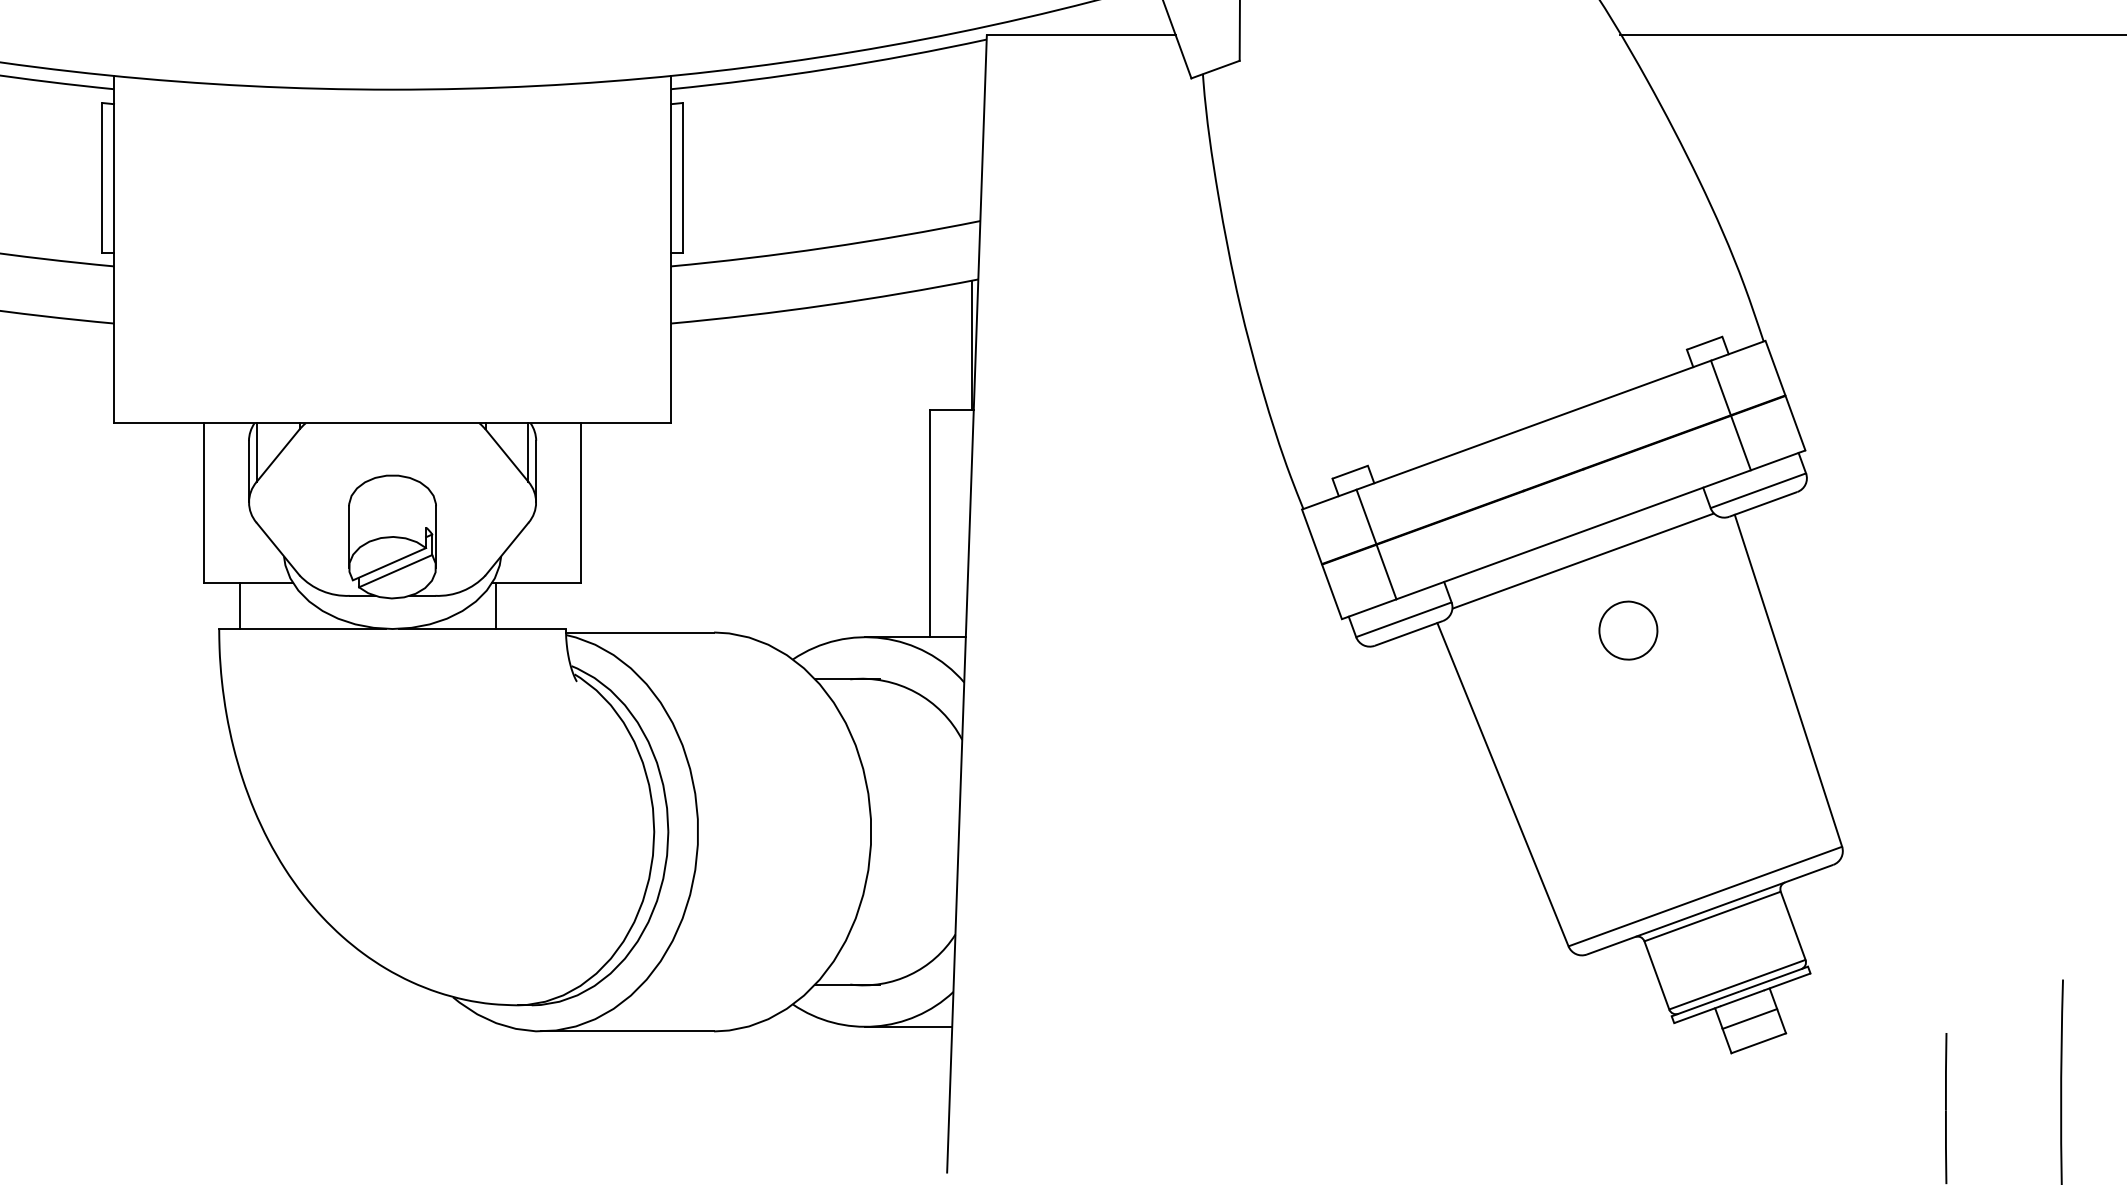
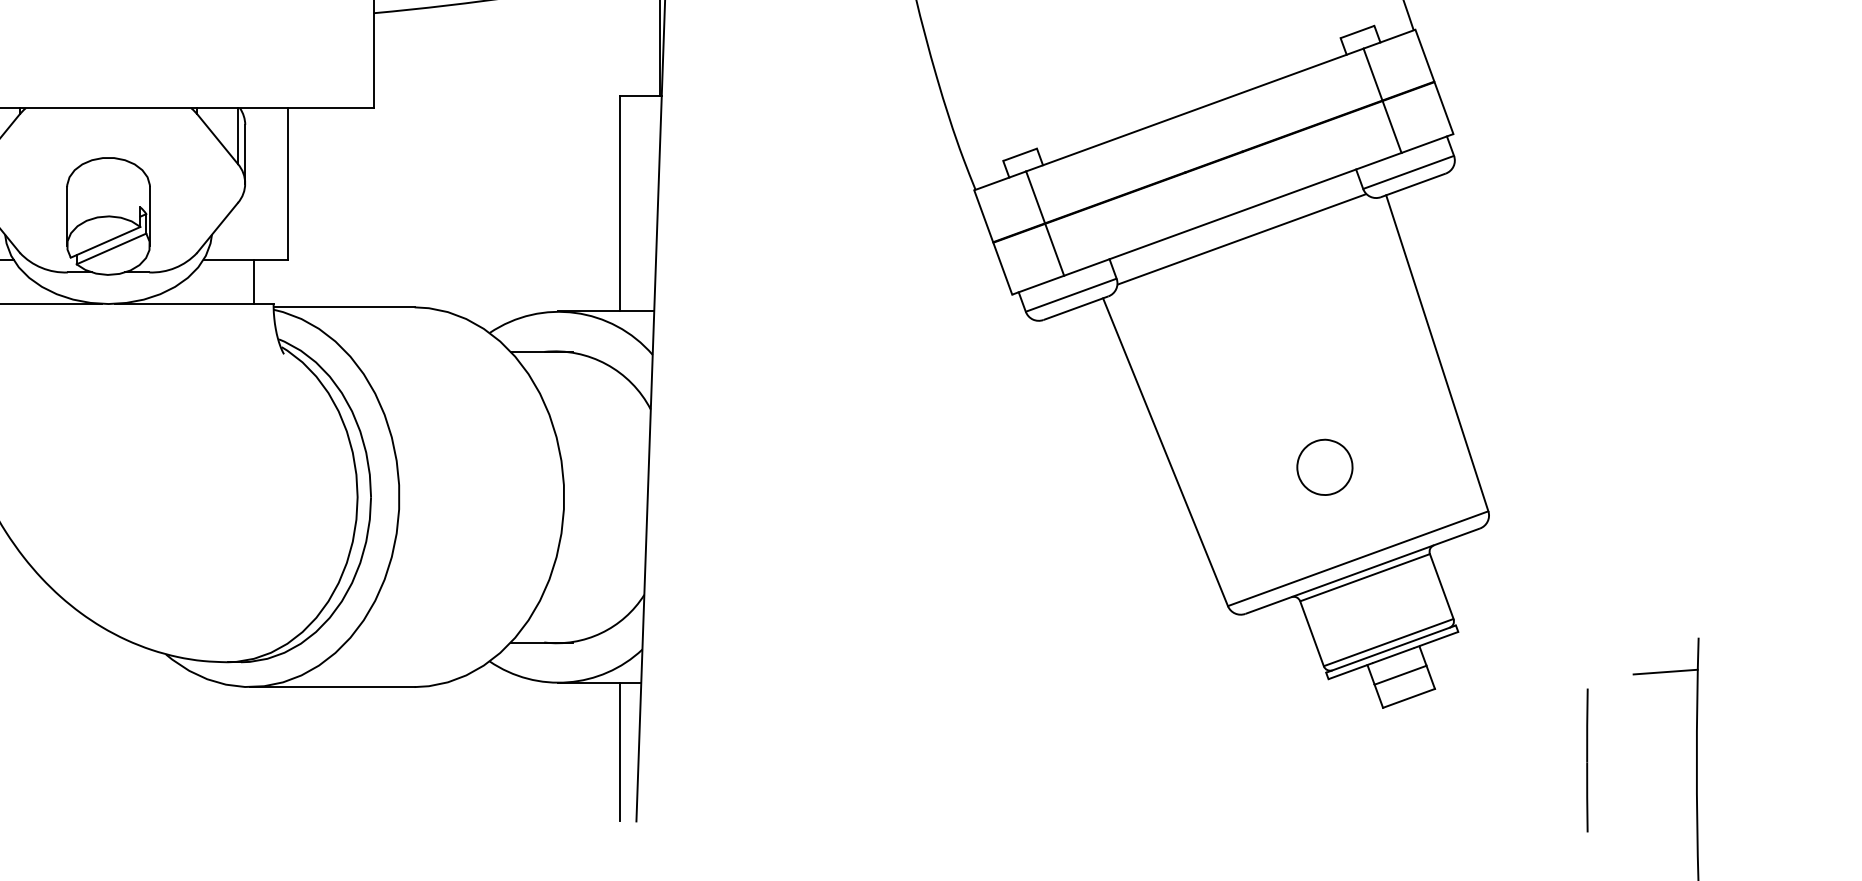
line: (496, 605) -> (254, 281), moved
part: (1628, 630) -> (1325, 467), moved
line: (2027, 1015) -> (1664, 671), added
line: (929, 1099) -> (619, 751), added

